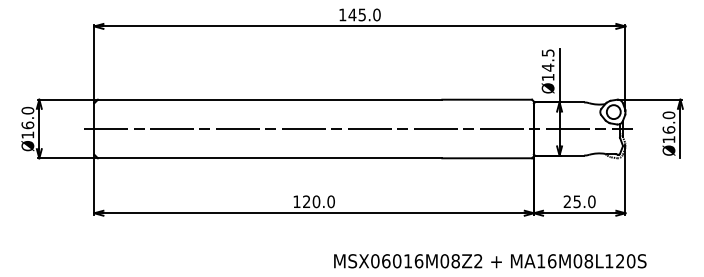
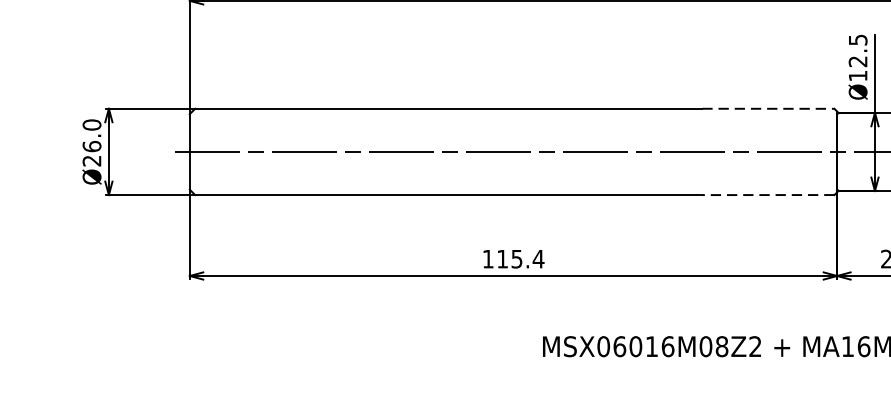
text: (547, 67) -> (857, 61), Ø14.5 -> Ø12.5
line: (487, 99) -> (768, 108), solid -> dashed
text: (27, 134) -> (91, 160), Ø16.0 -> Ø26.0
line: (487, 158) -> (768, 195), solid -> dashed
text: (319, 201) -> (521, 258), 120.0 -> 115.4

